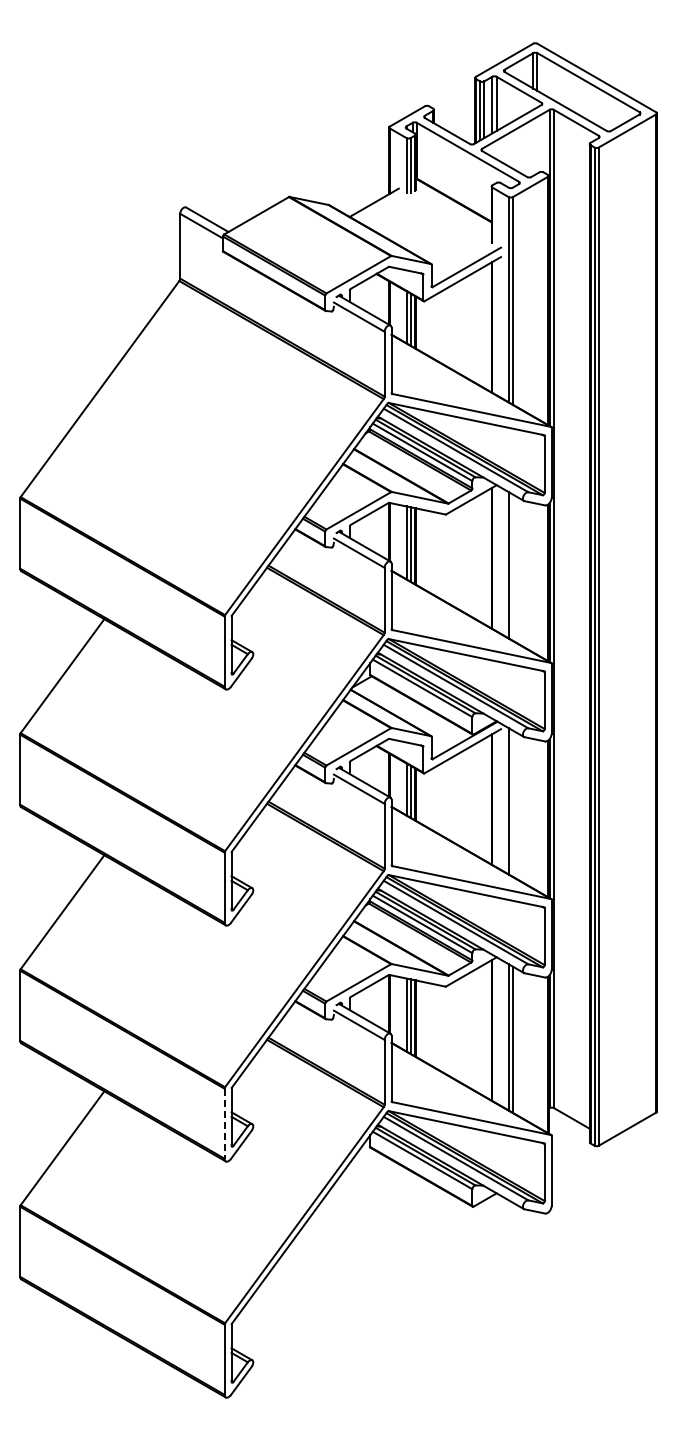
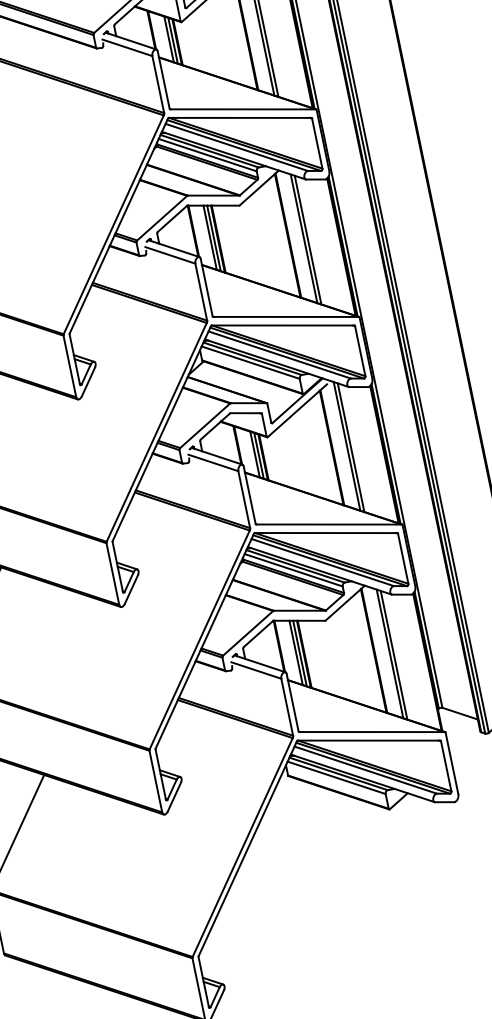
line: (512, 567) -> (307, 240), added
line: (512, 803) -> (350, 447), added
line: (224, 1124) -> (155, 782), dashed -> solid

